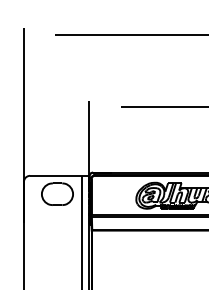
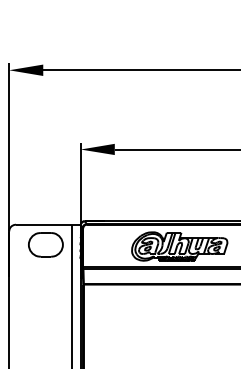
fill: (39, 34) -> (26, 70), added
fill: (104, 107) -> (97, 149), added

